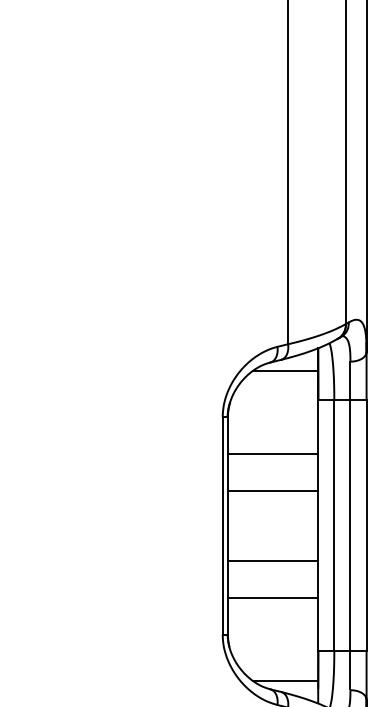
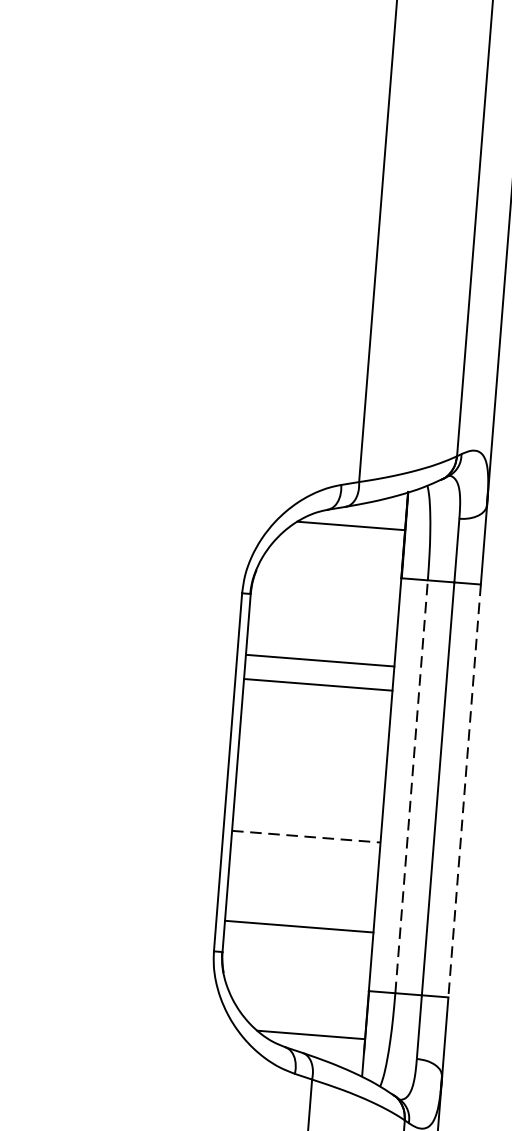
line: (272, 490) -> (317, 684), moved
line: (334, 525) -> (411, 786), solid -> dashed
line: (366, 525) -> (464, 790), solid -> dashed
line: (273, 561) -> (306, 837), solid -> dashed
line: (272, 597) -> (298, 926), moved

